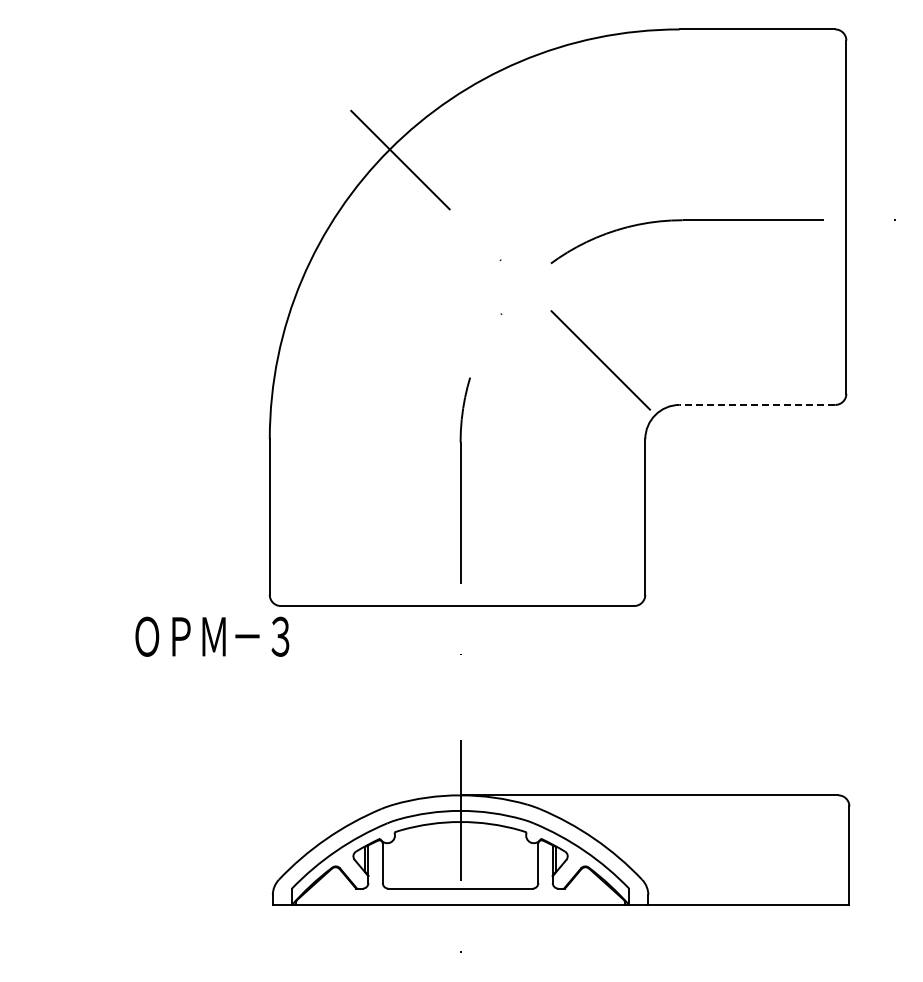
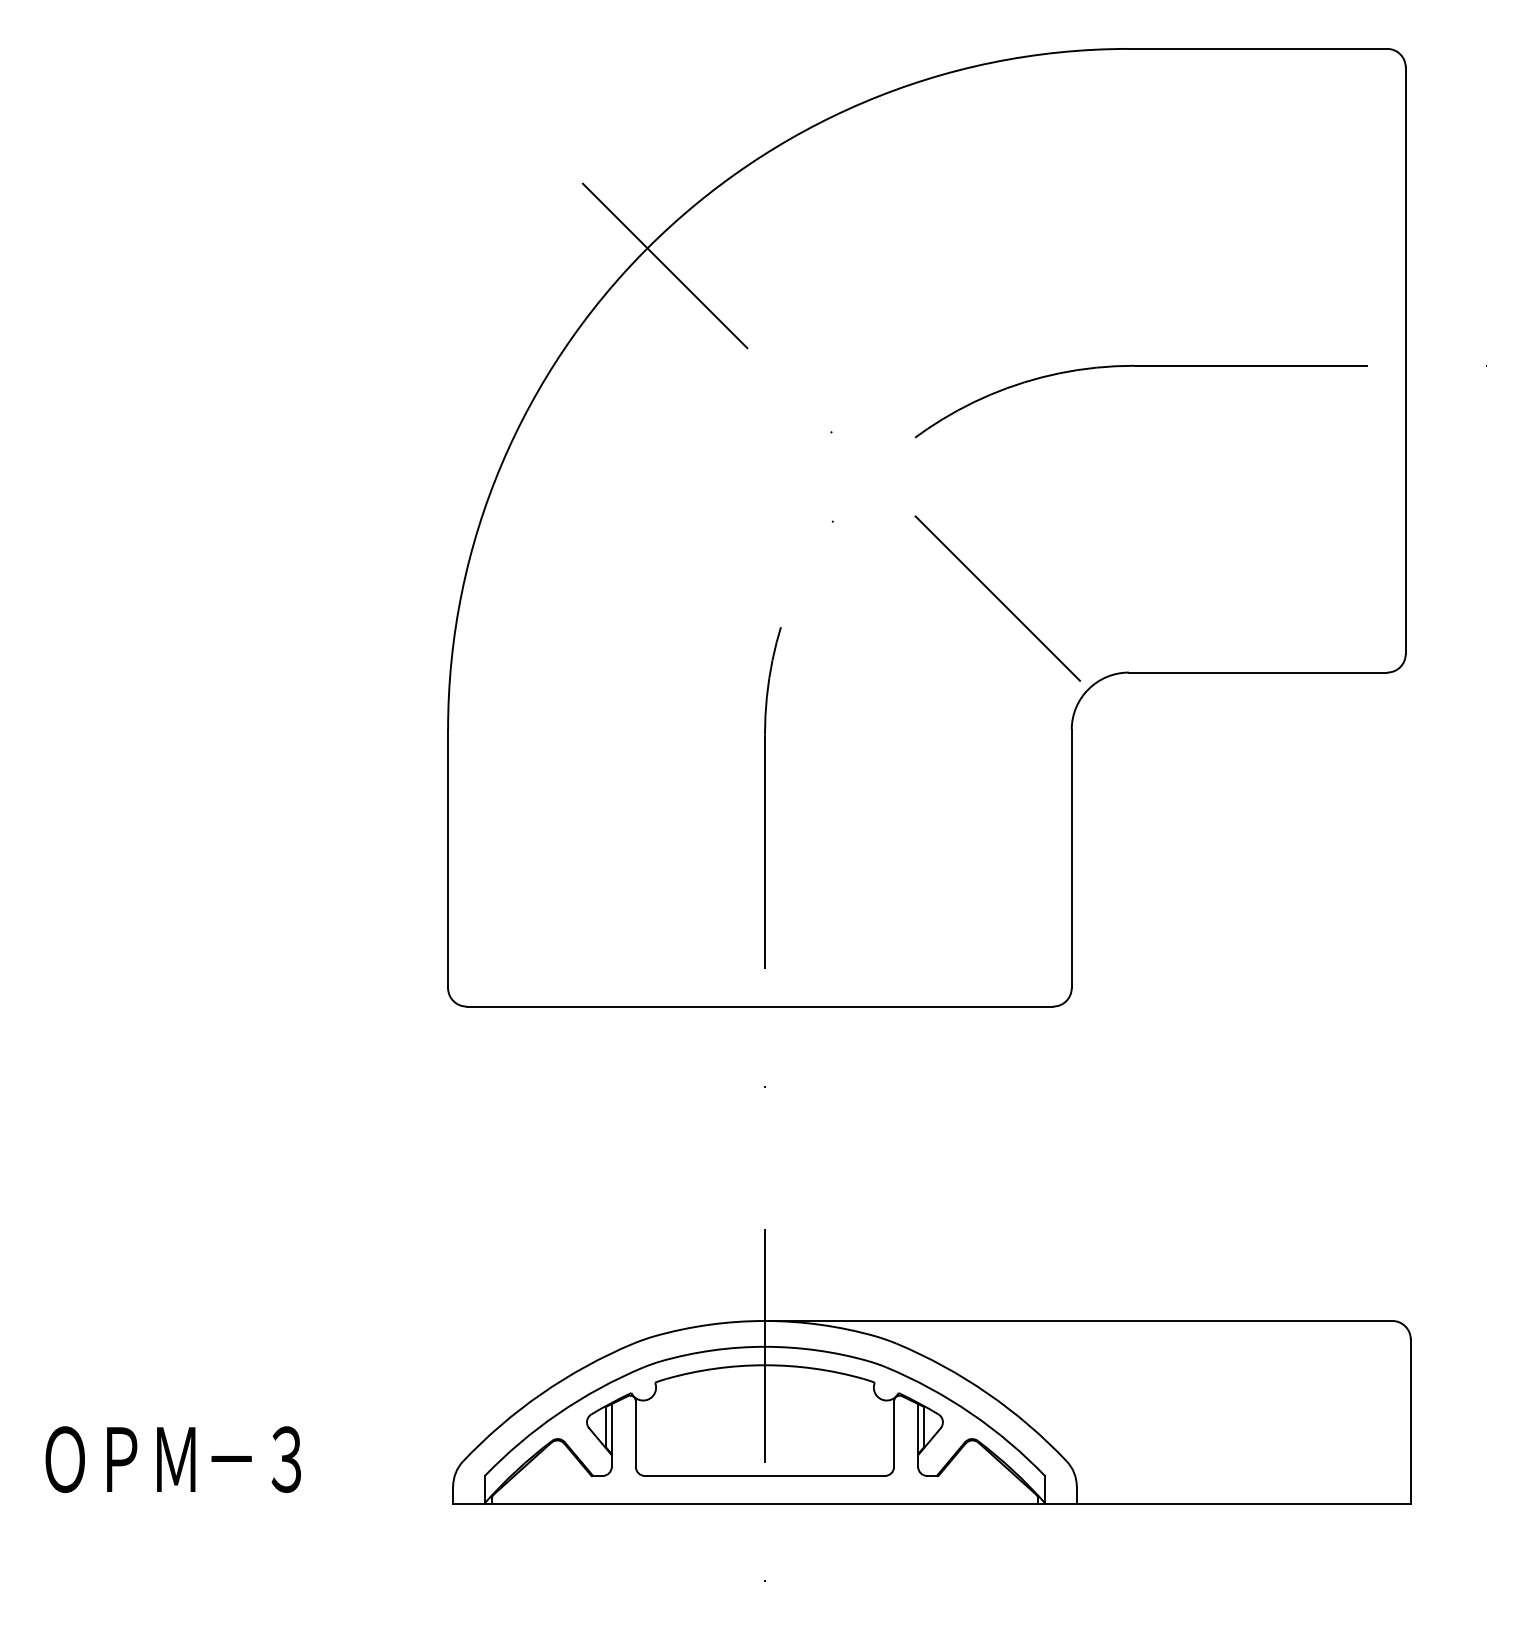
line: (757, 404) -> (1258, 671), dashed -> solid
text: (212, 636) -> (173, 1459), moved

